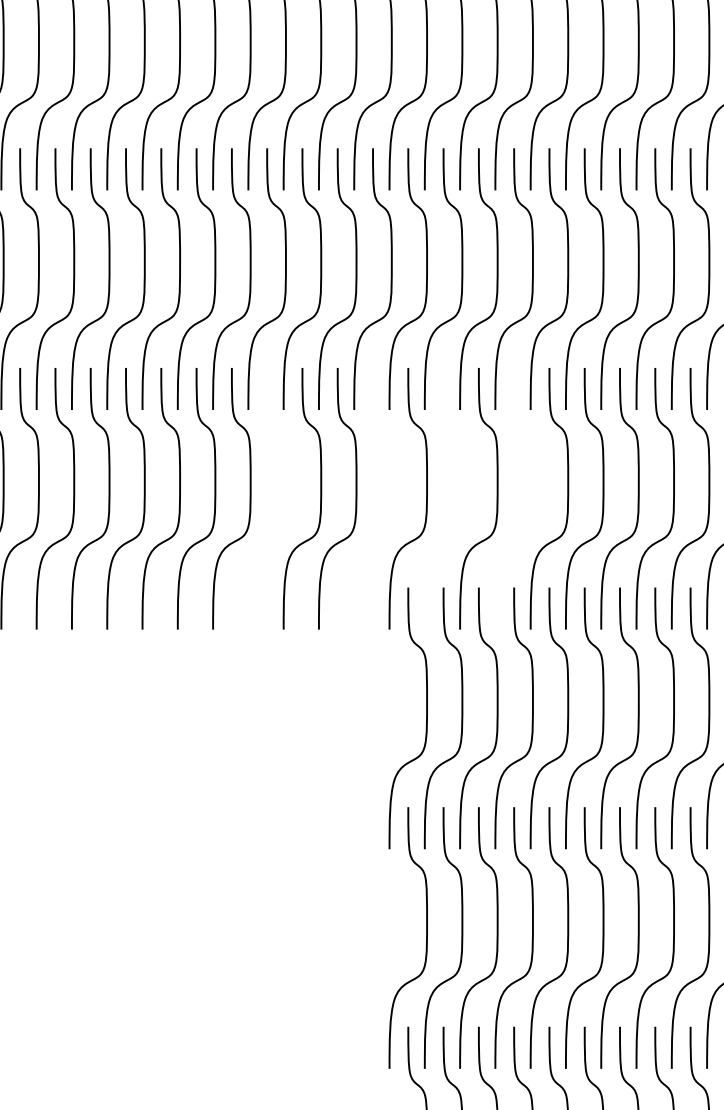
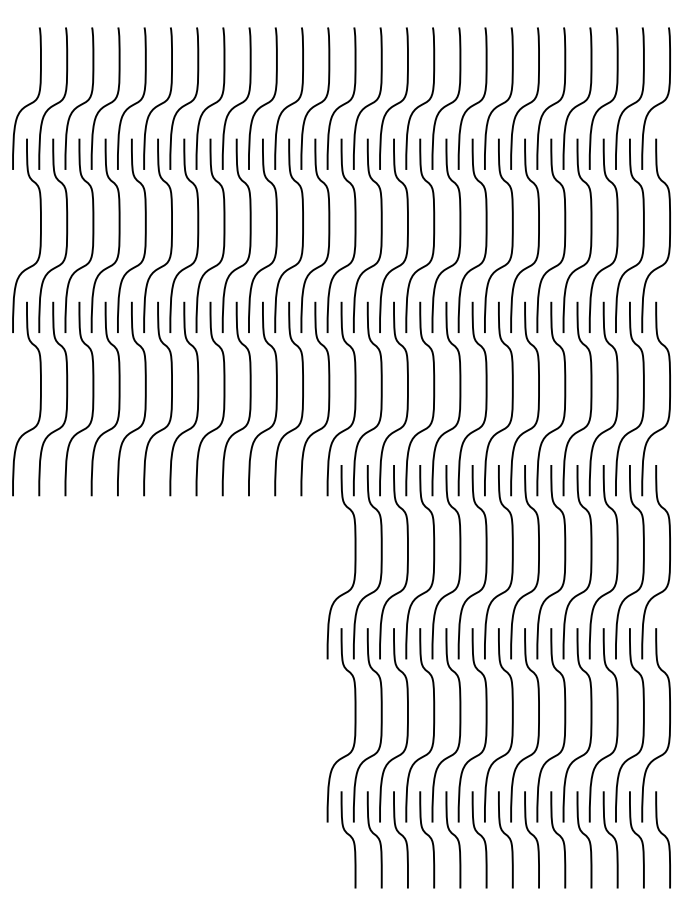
curve: (284, 498) -> (249, 398), added
curve: (390, 498) -> (328, 398), added
curve: (460, 498) -> (380, 398), added
curve: (532, 498) -> (433, 398), added

